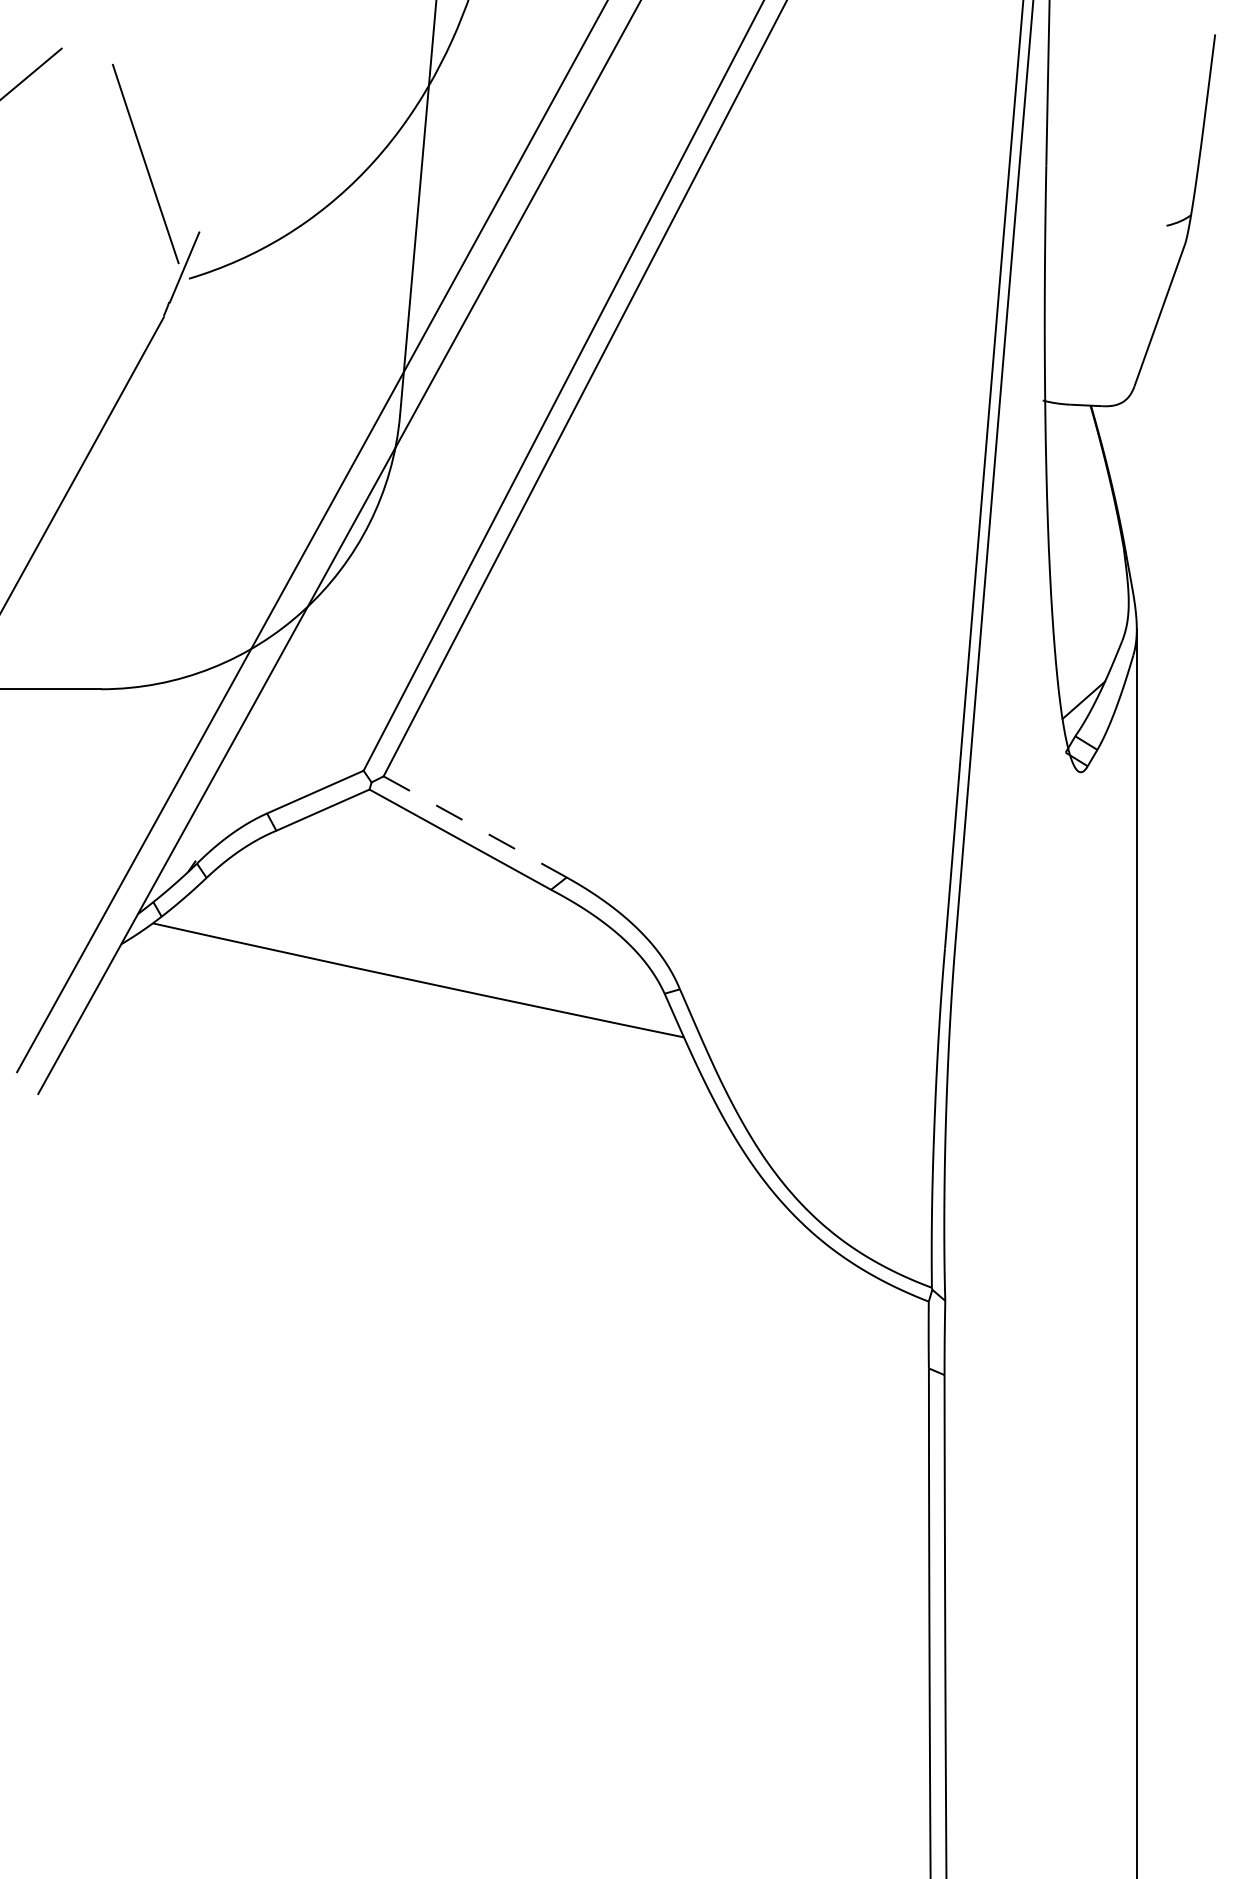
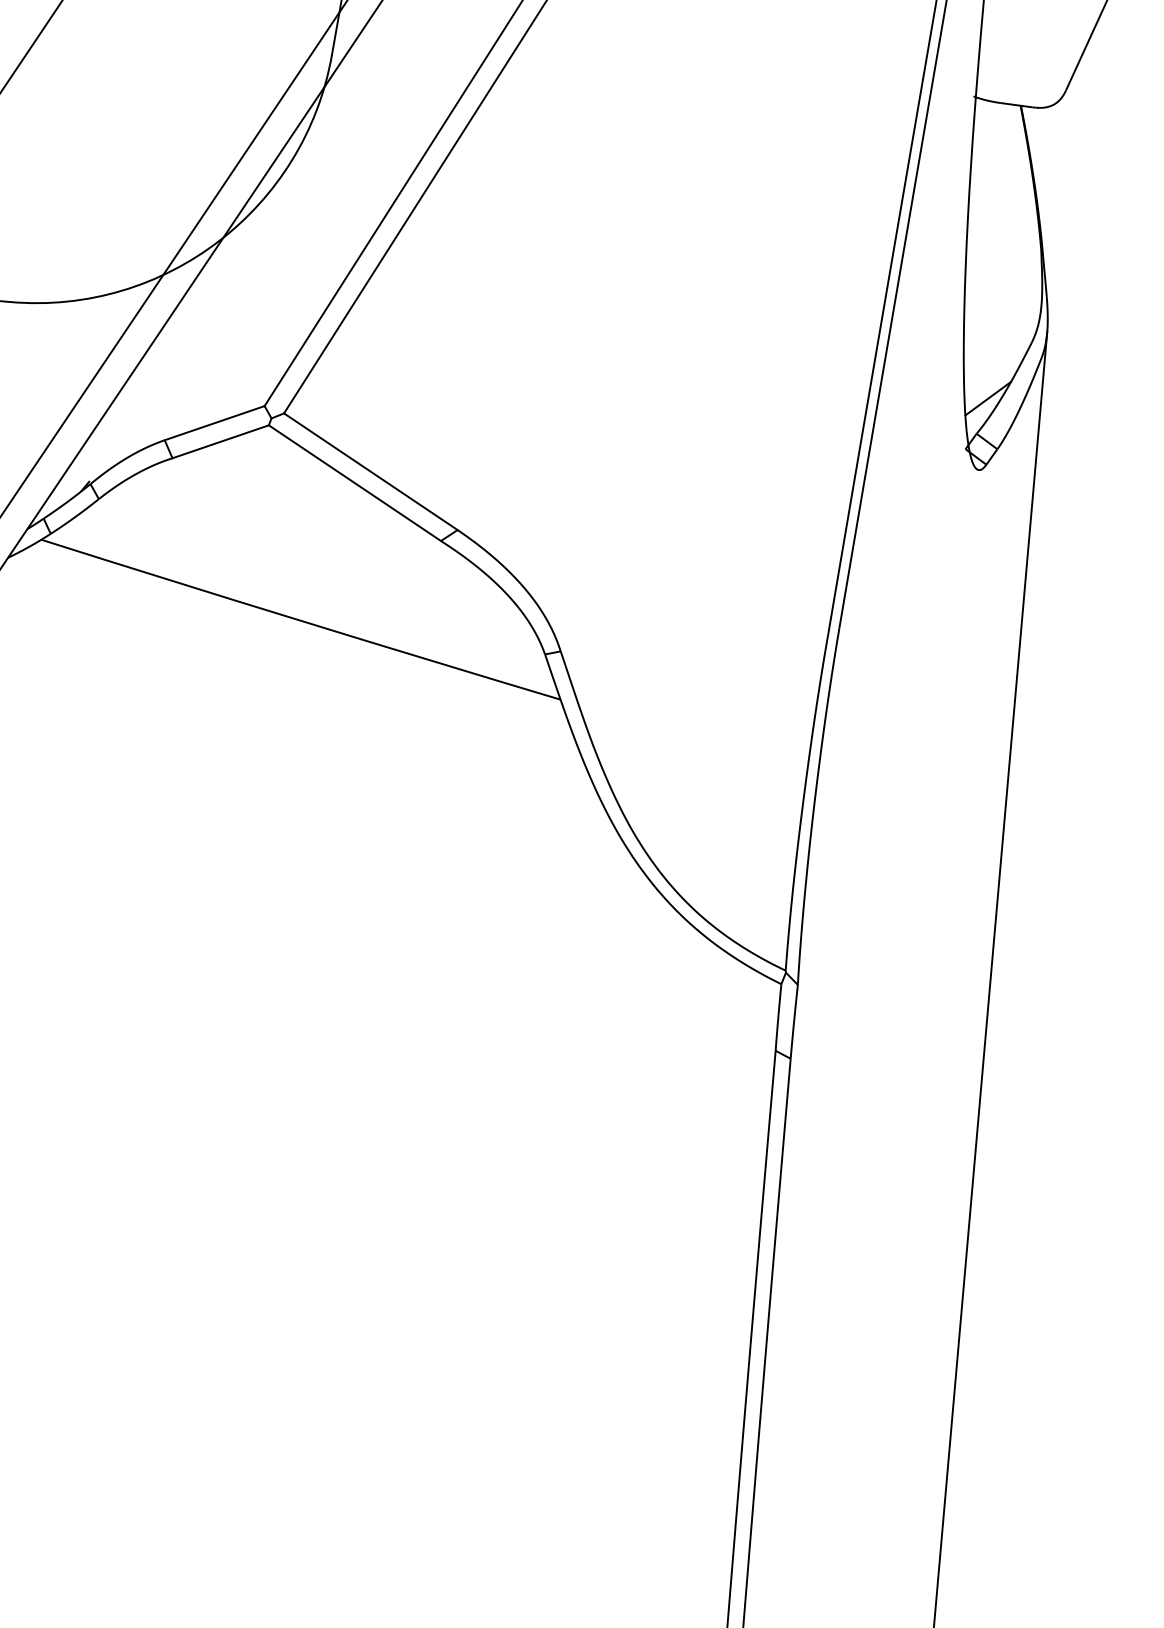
line: (475, 826) -> (371, 471), dashed -> solid

